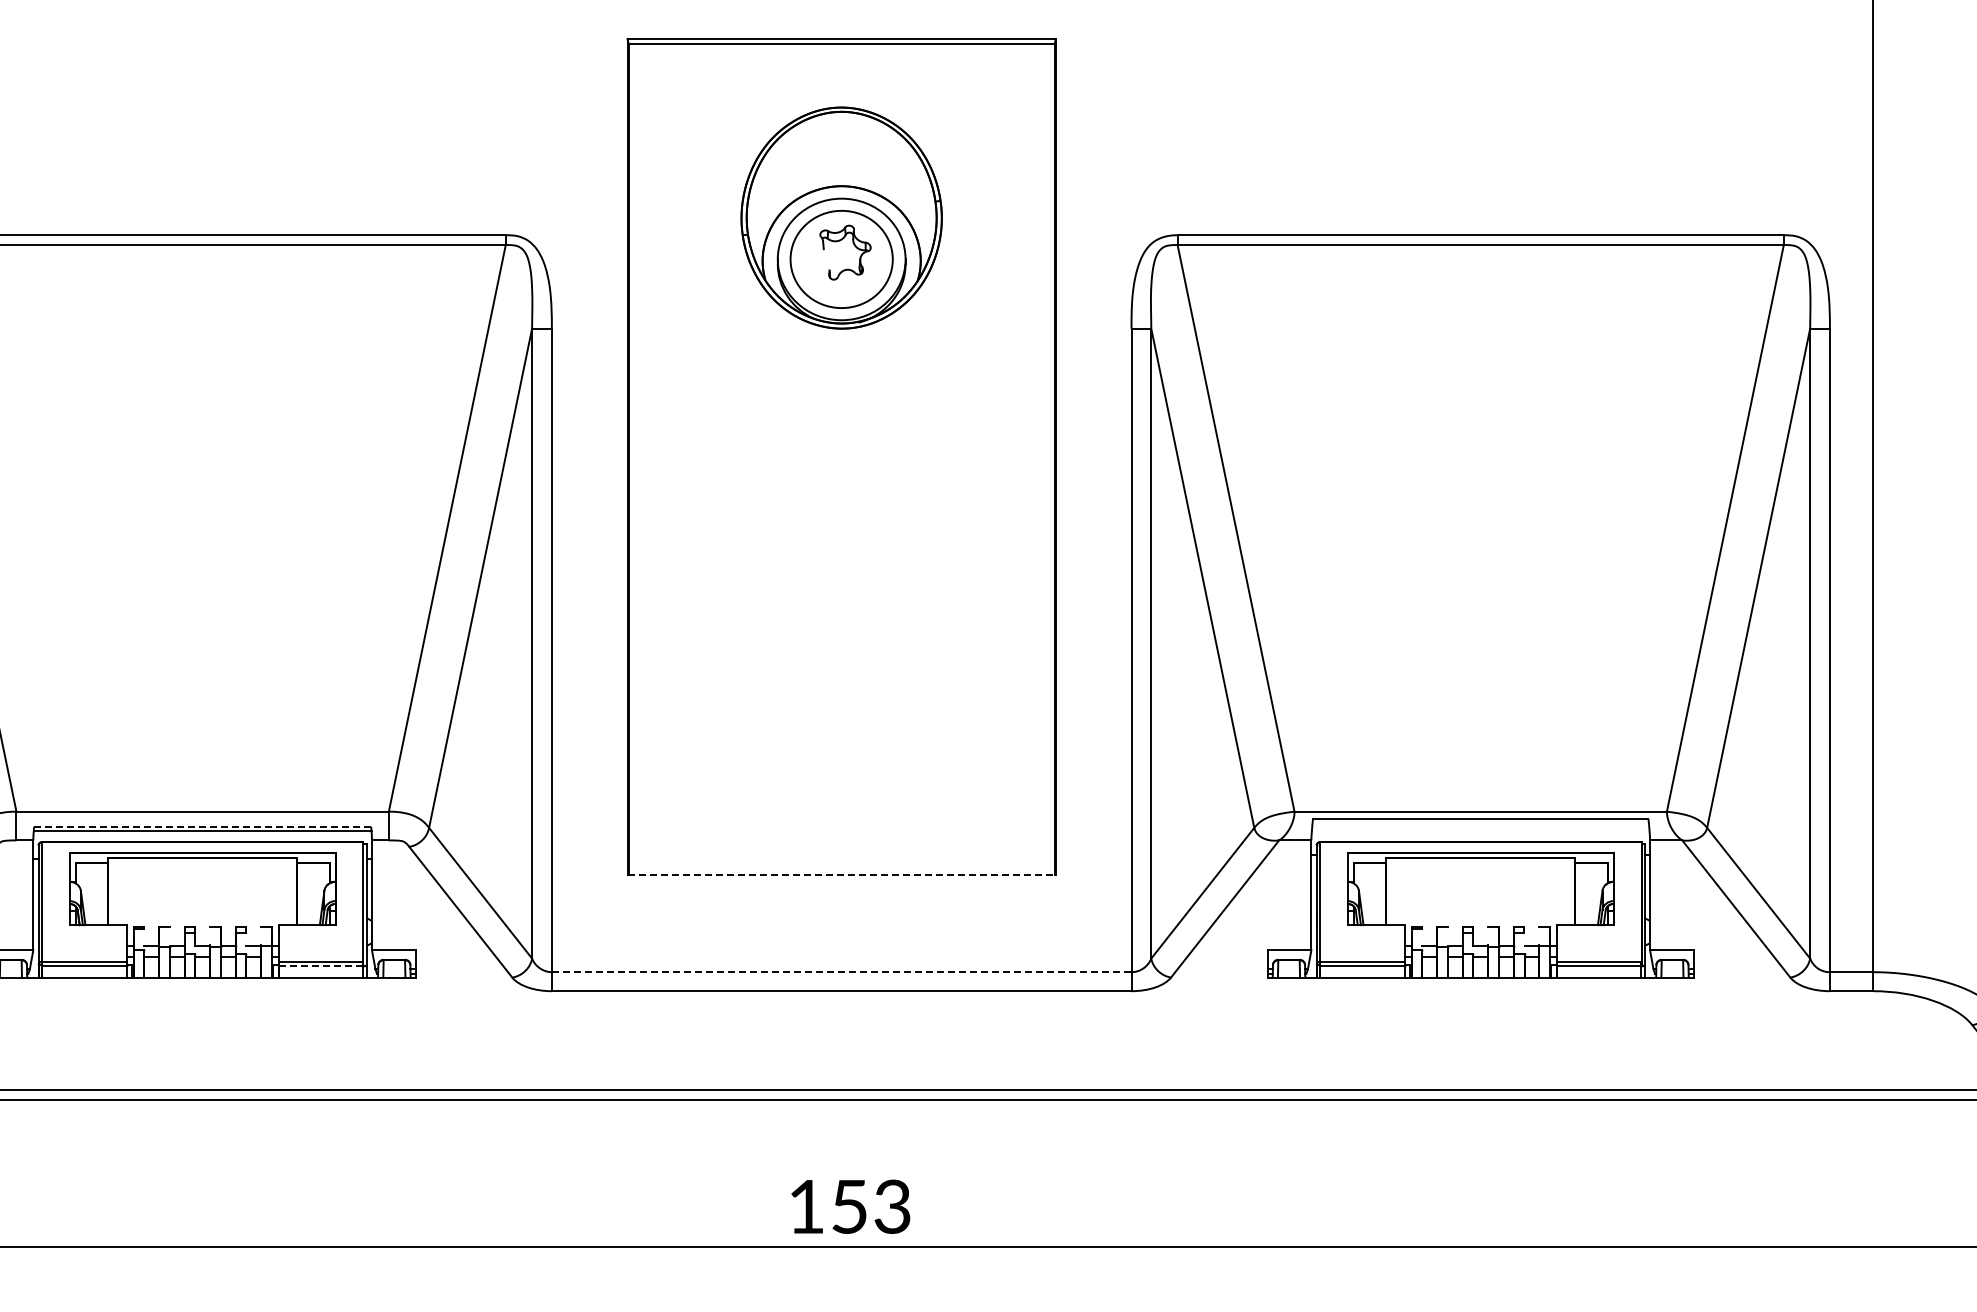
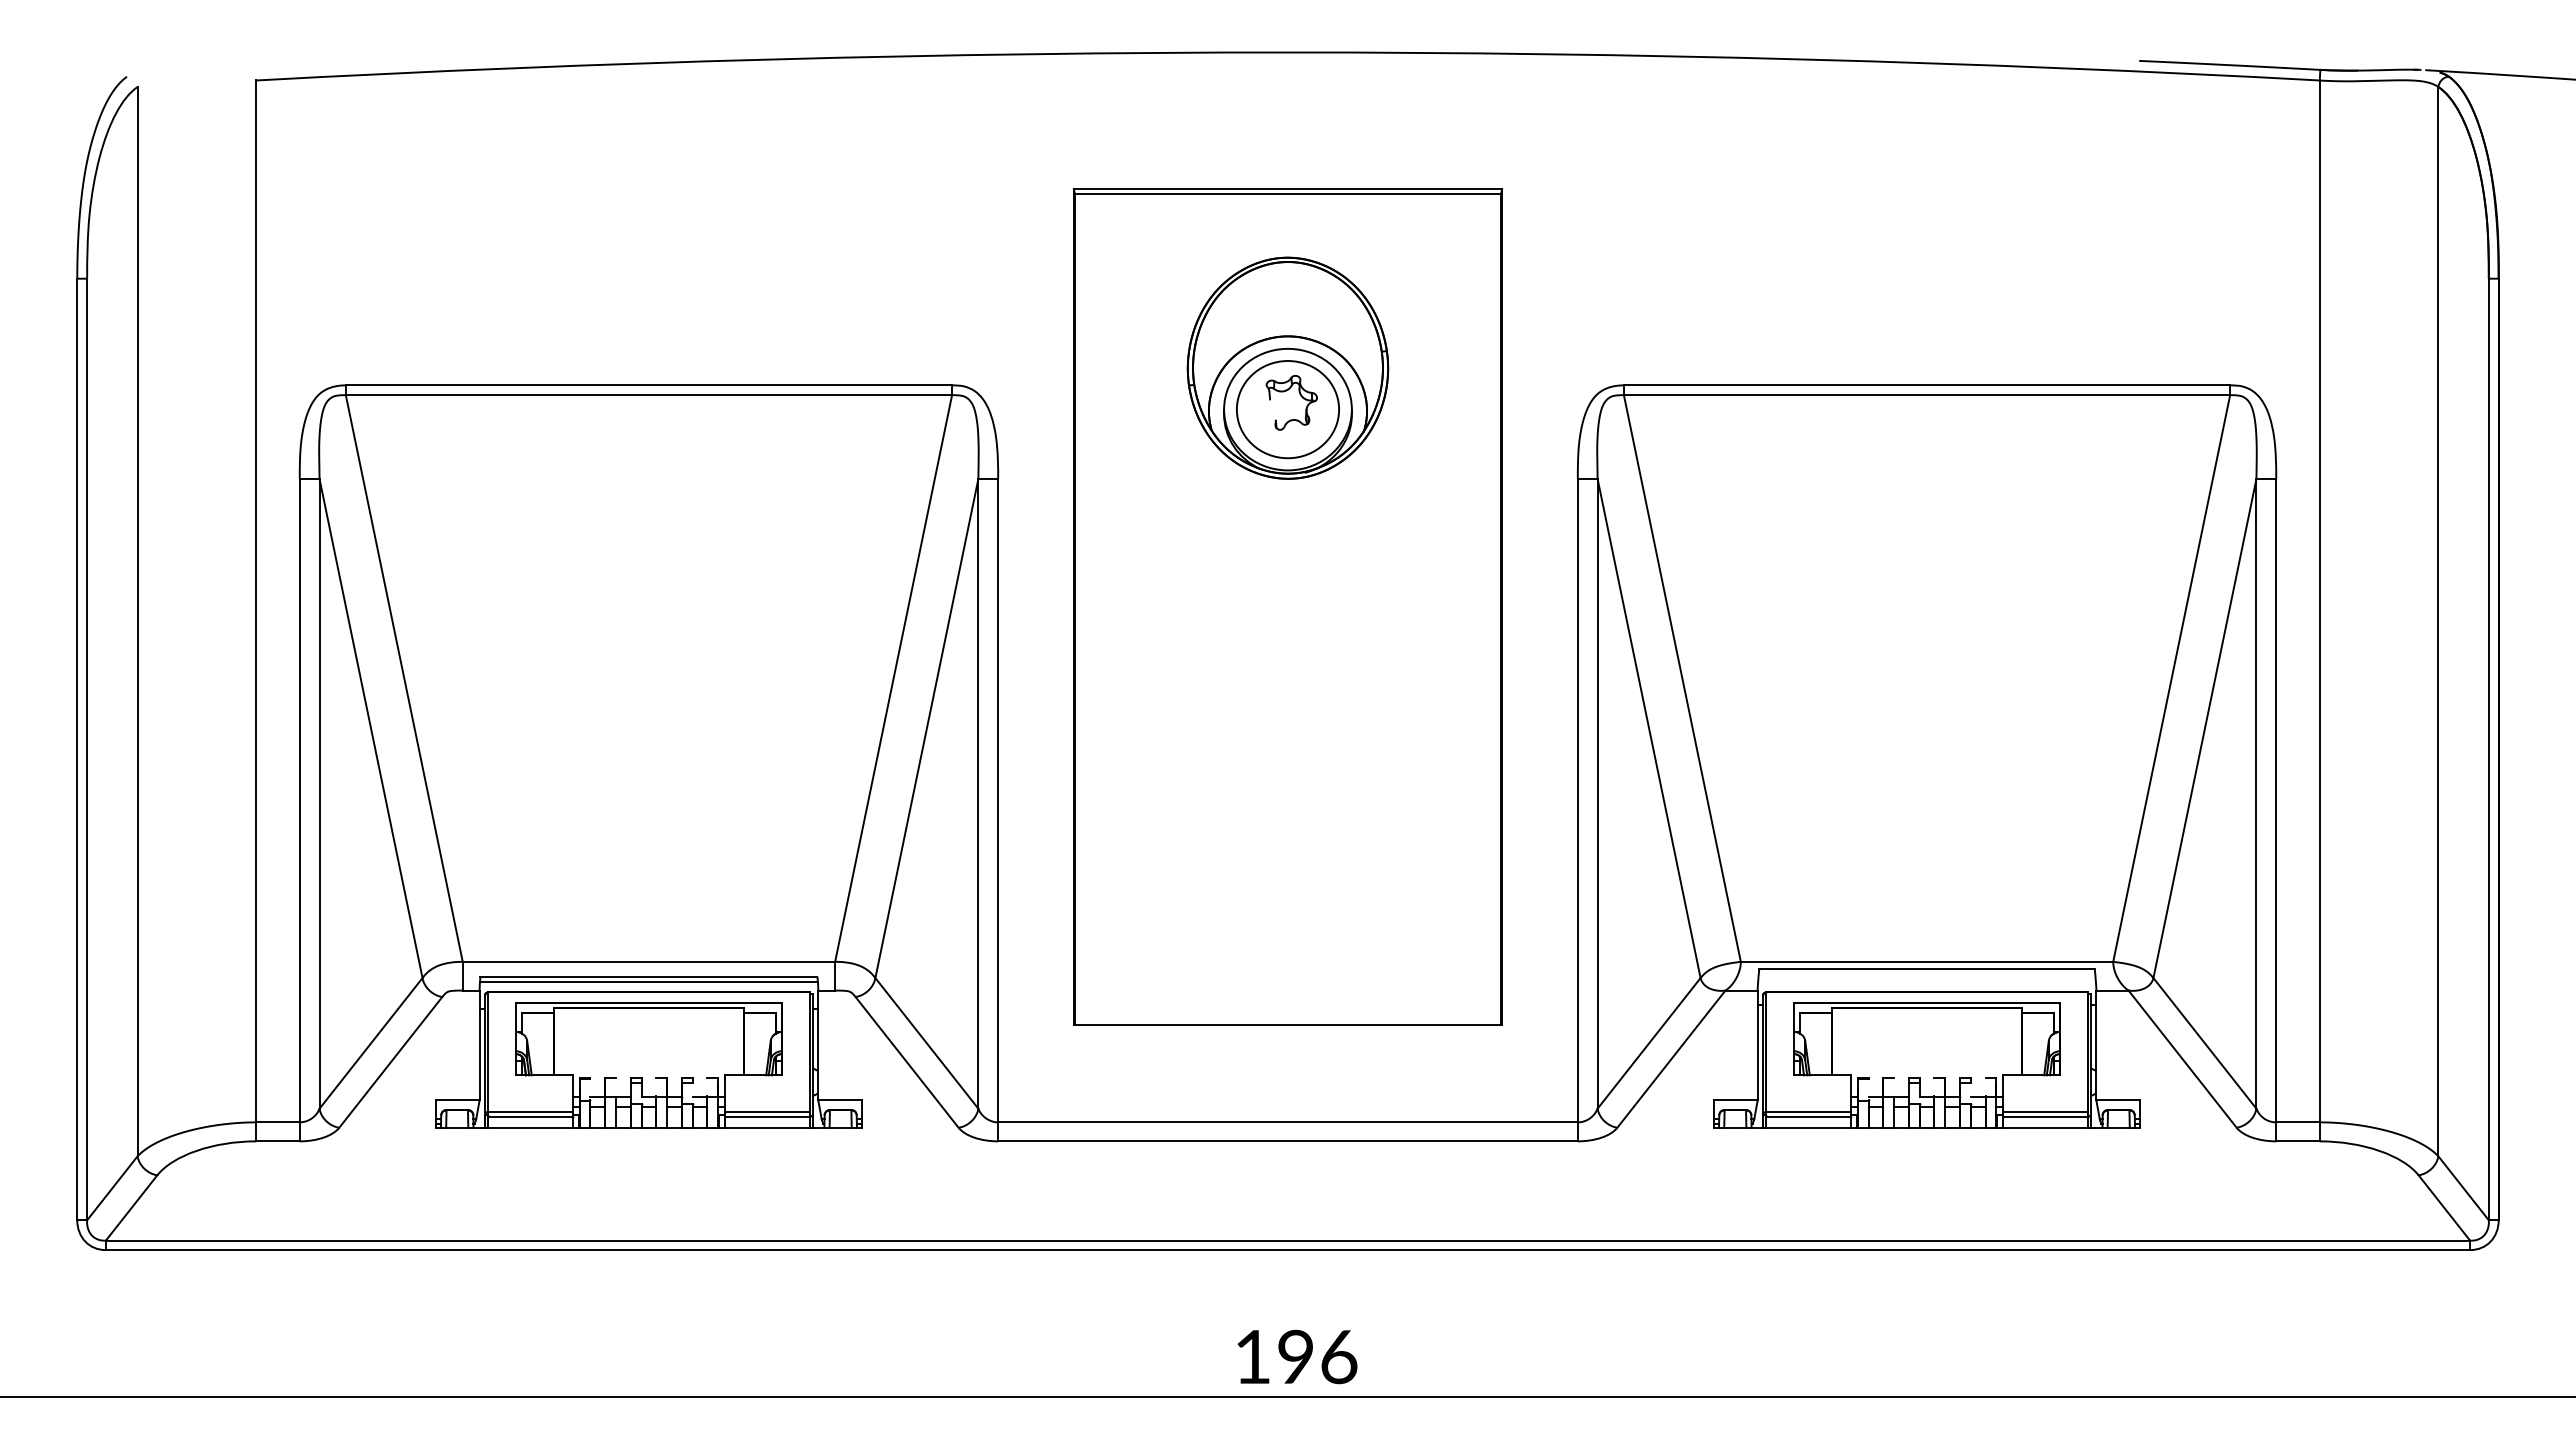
line: (202, 826) -> (648, 976), dashed -> solid
line: (842, 874) -> (1288, 1024), dashed -> solid
line: (320, 966) -> (766, 1116), dashed -> solid
line: (842, 972) -> (1288, 1122), dashed -> solid
text: (871, 1206) -> (1317, 1356), 153 -> 196

